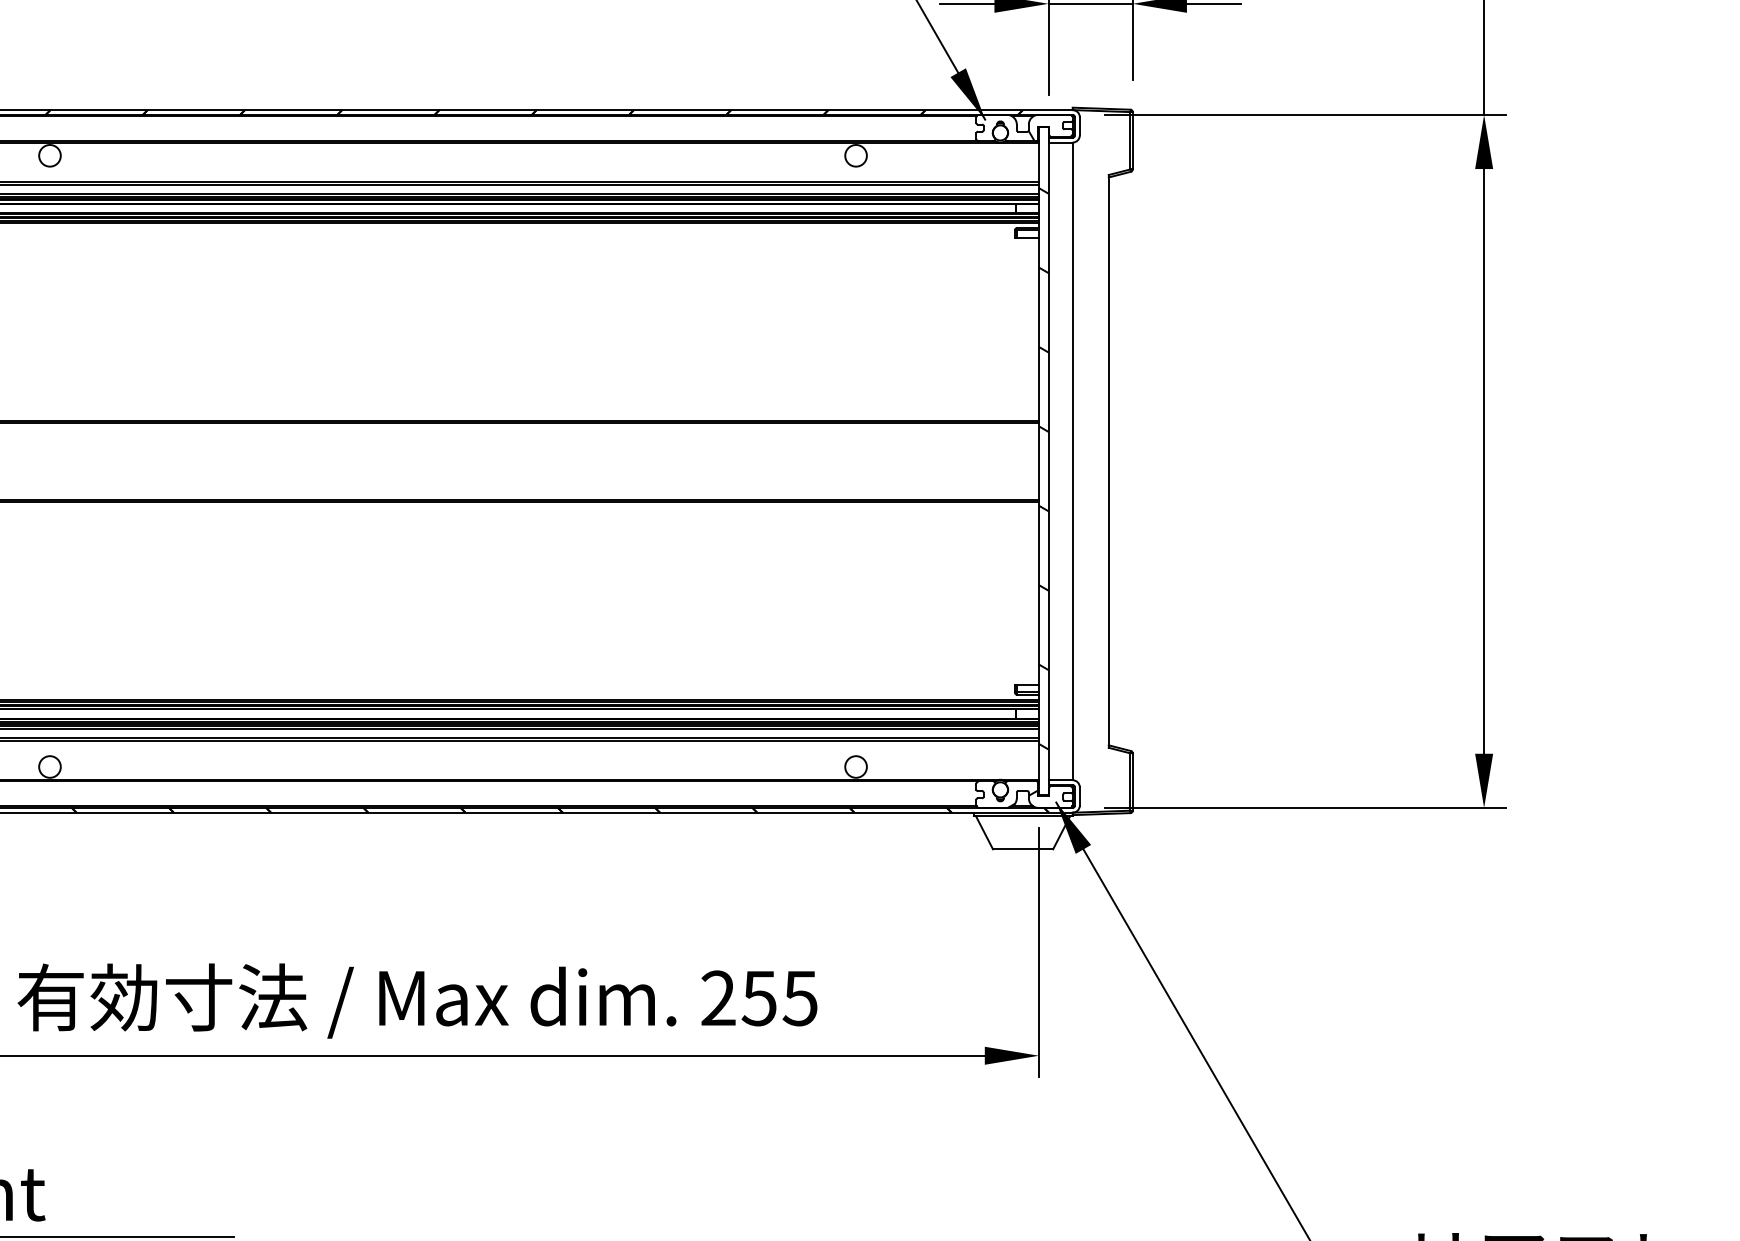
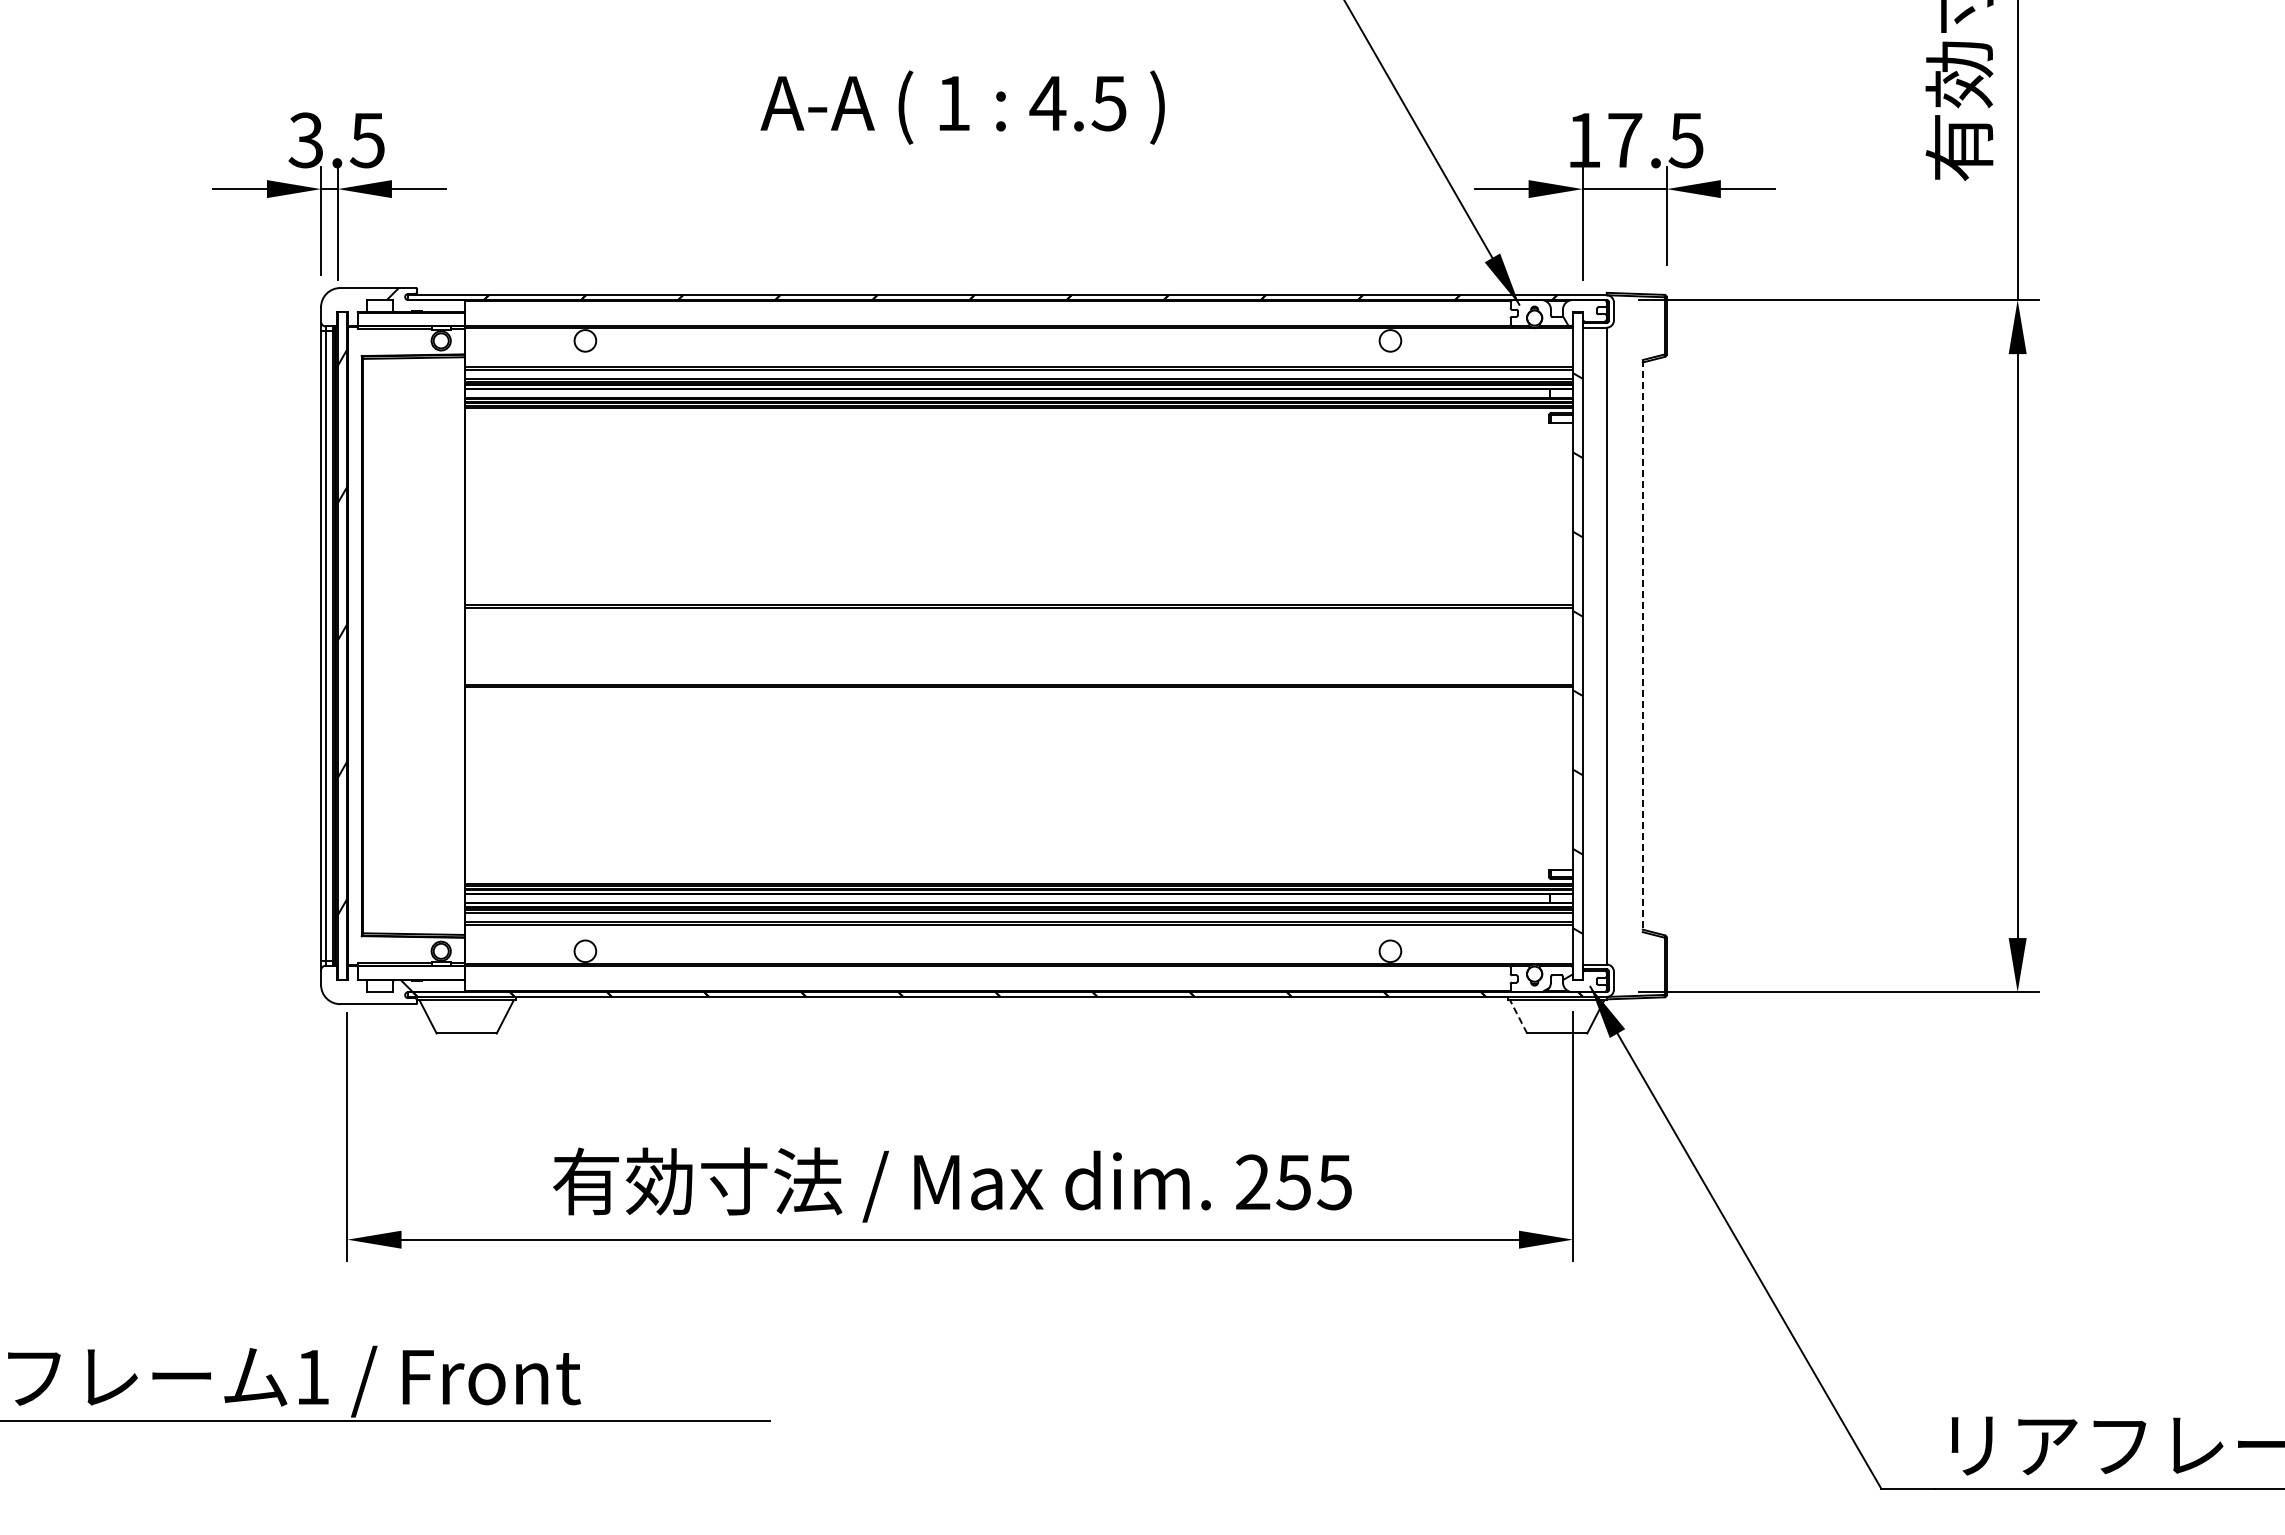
line: (1108, 461) -> (1642, 646), solid -> dashed
line: (984, 832) -> (1518, 1016), solid -> dashed

